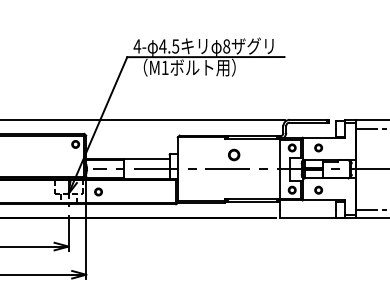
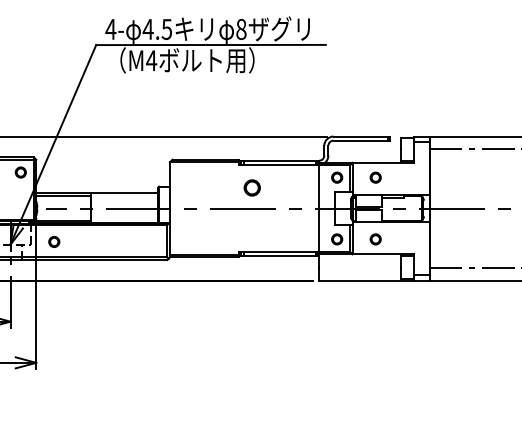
text: (164, 67) -> (150, 60), M1 -> M4

